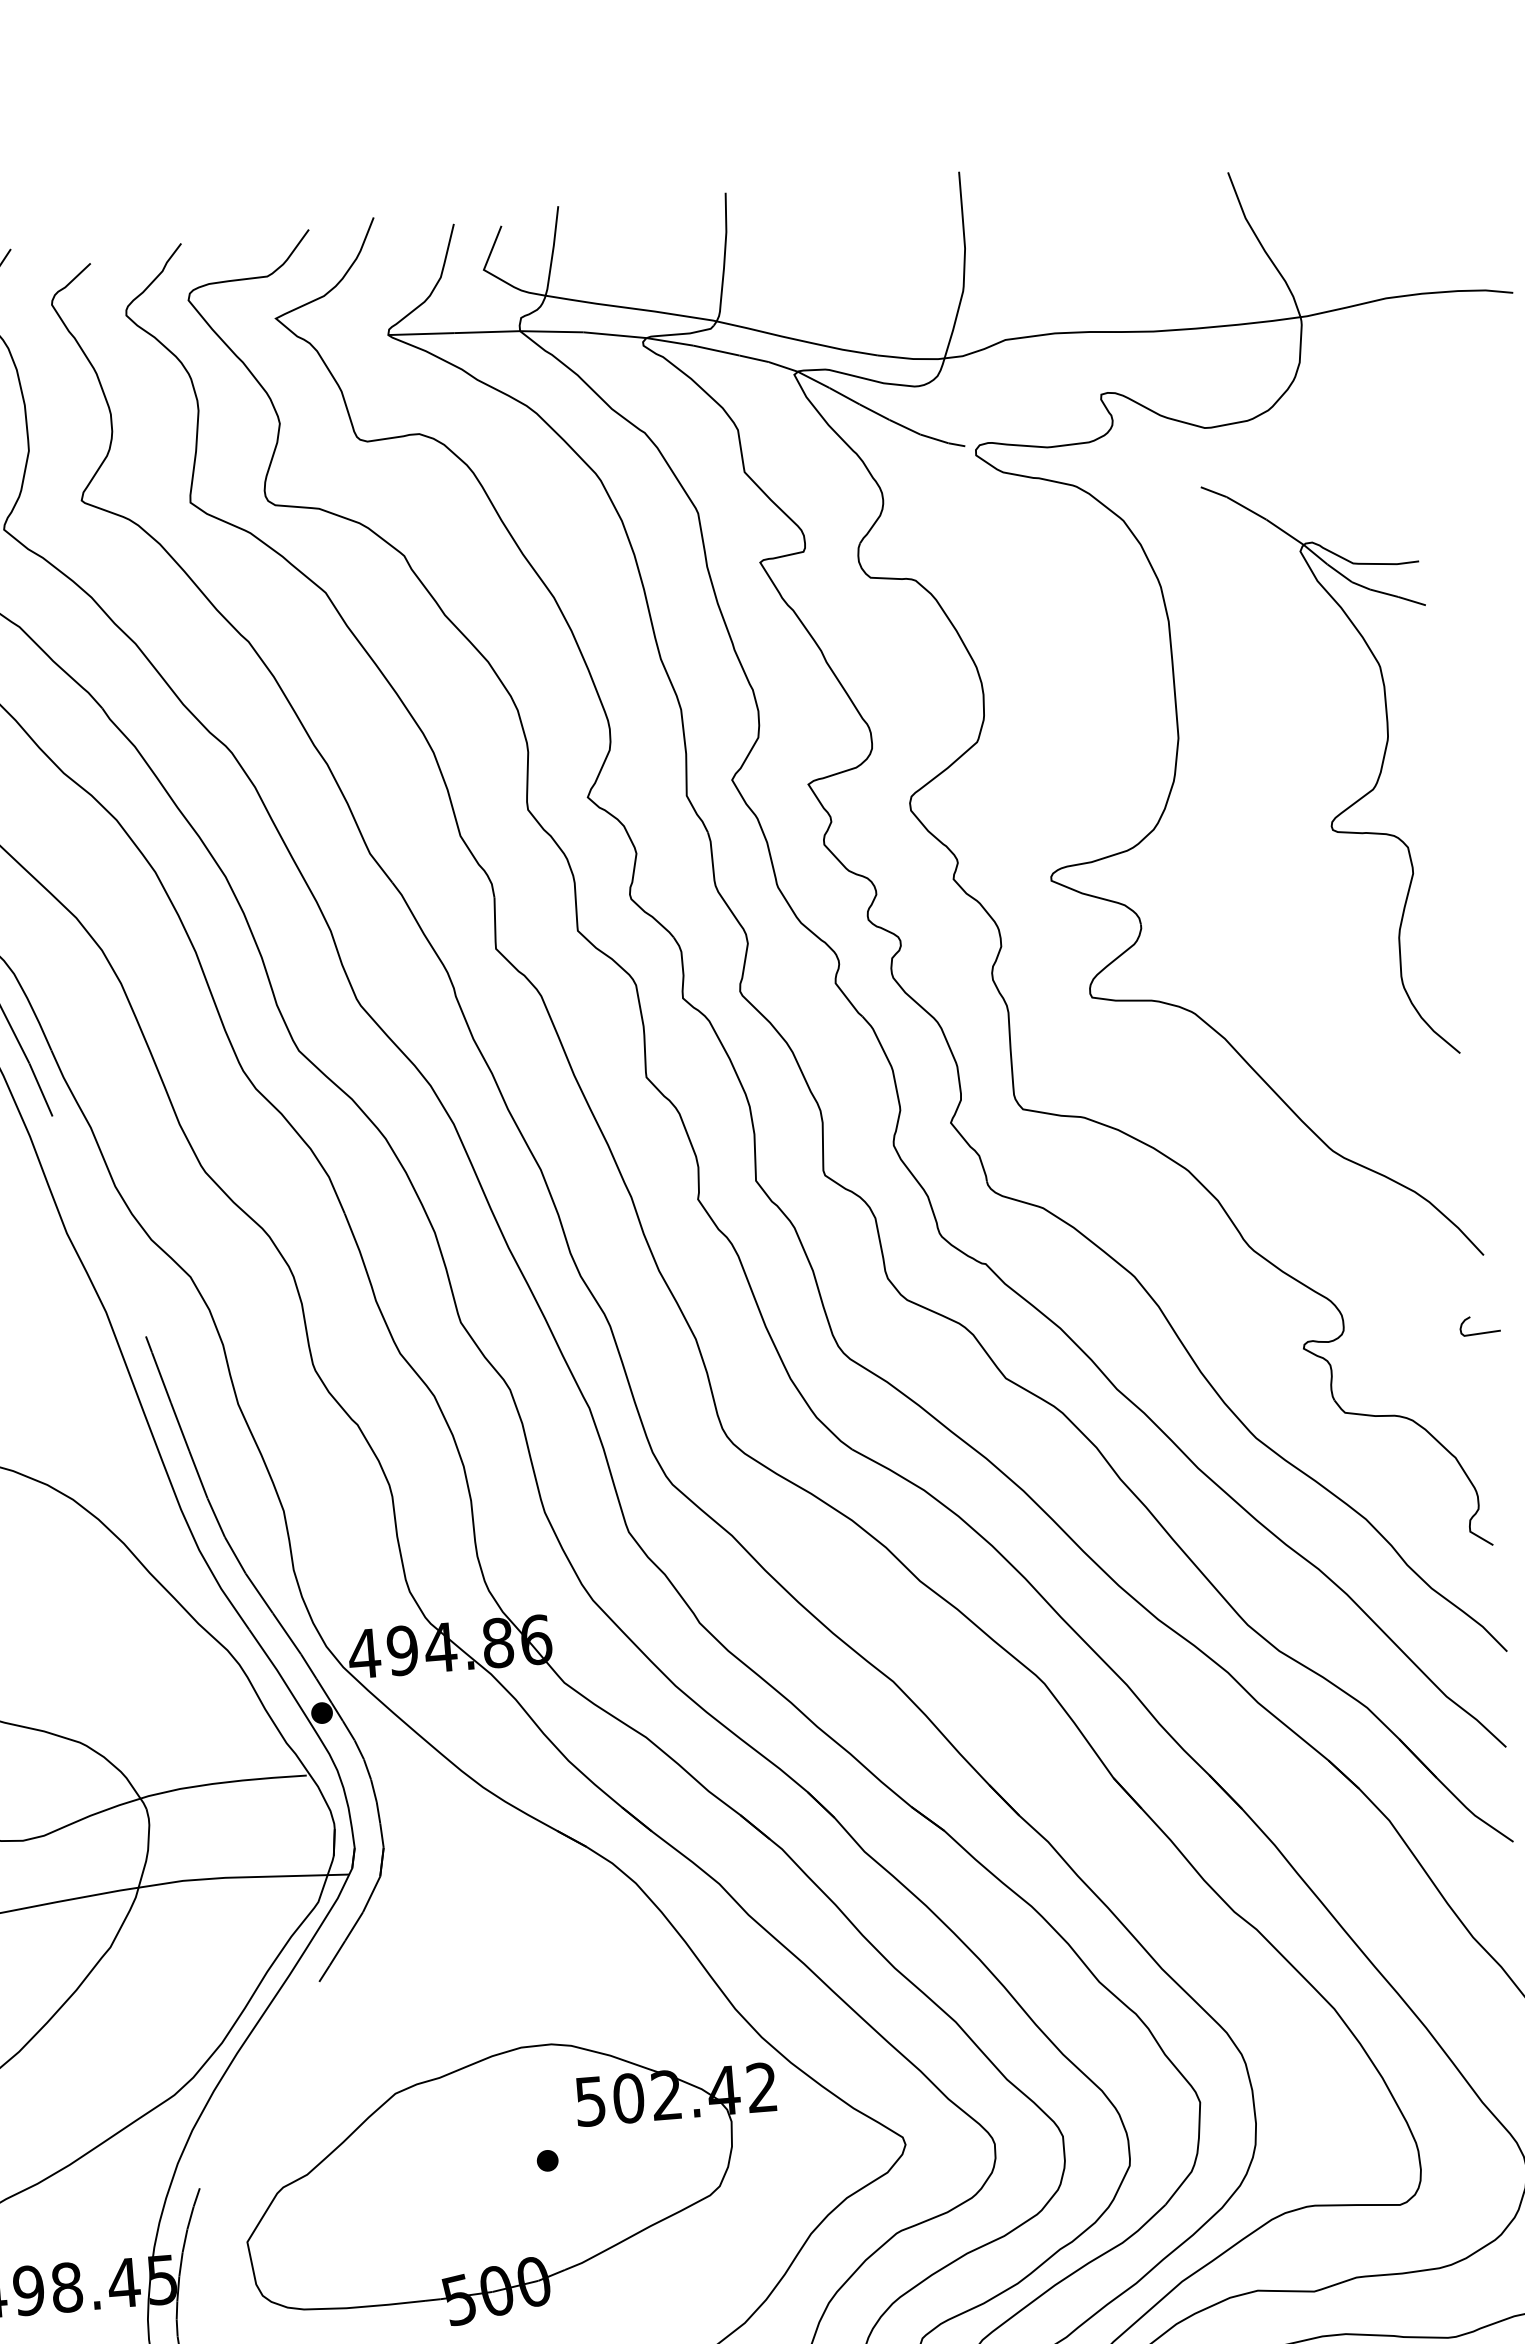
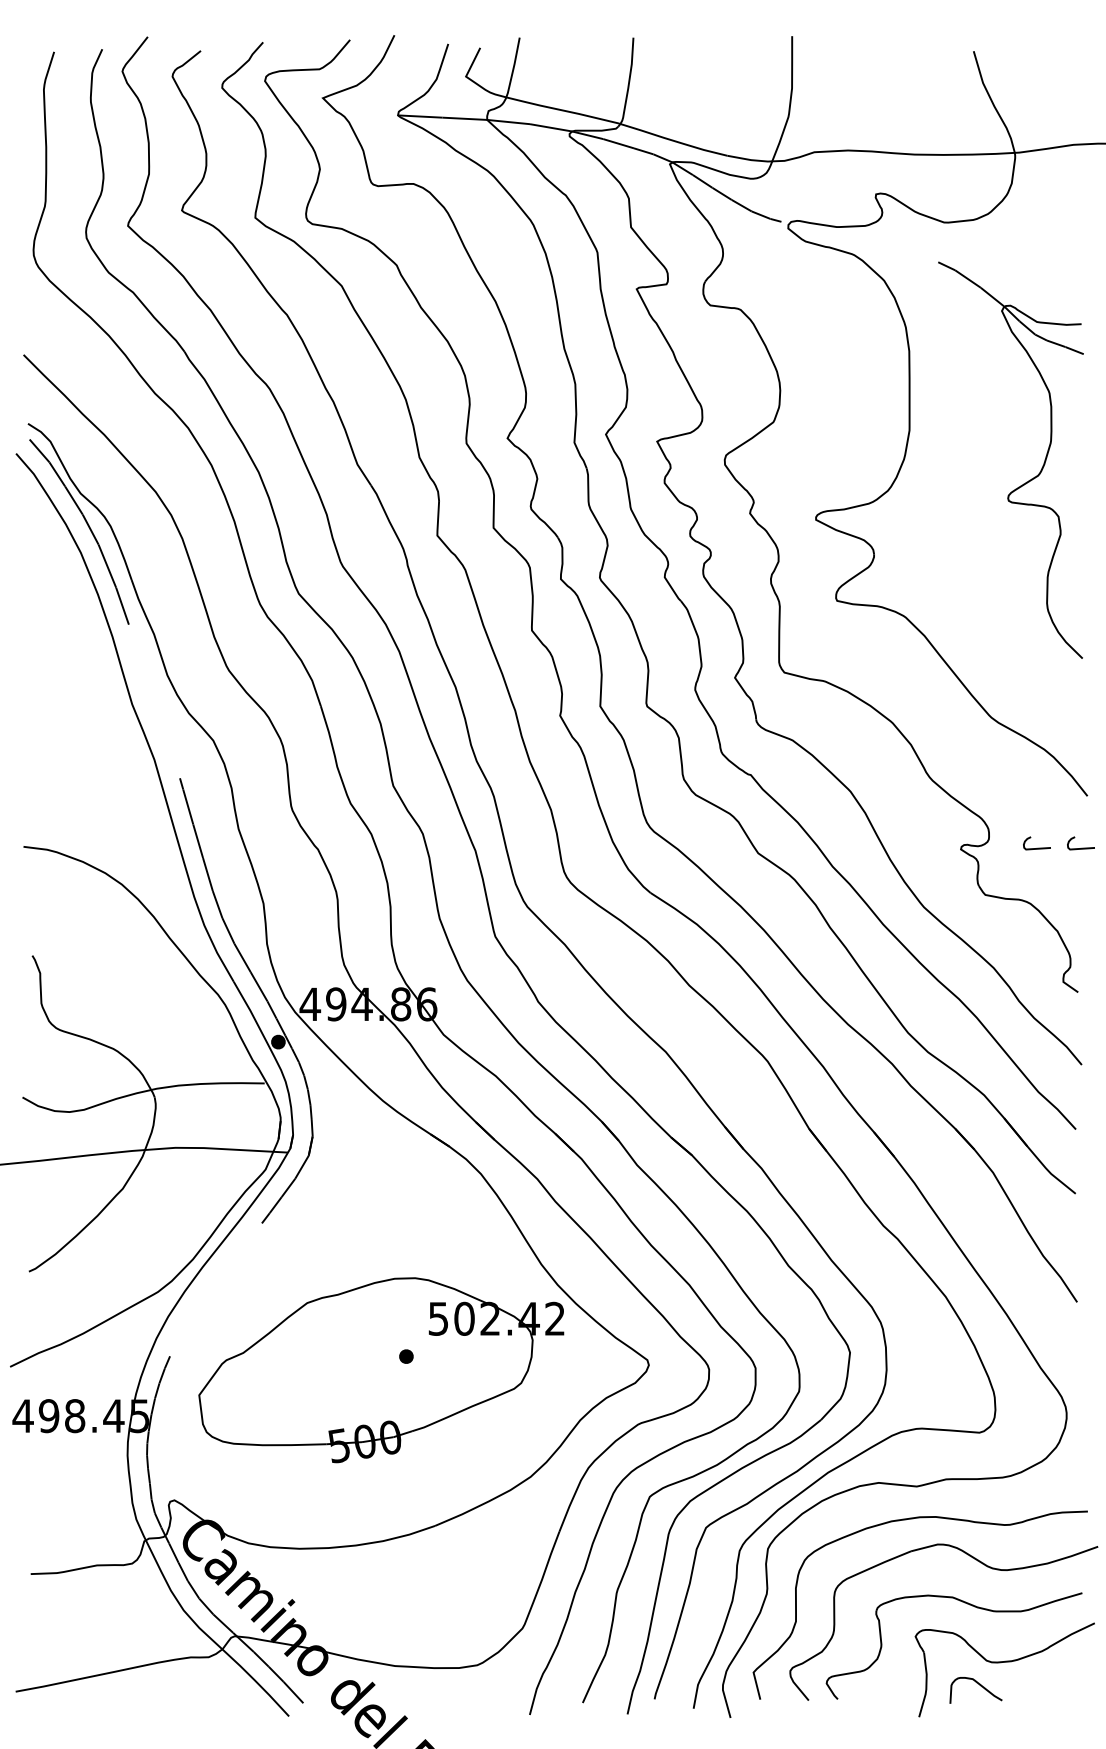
curve: (1416, 1336) -> (1037, 847), added

